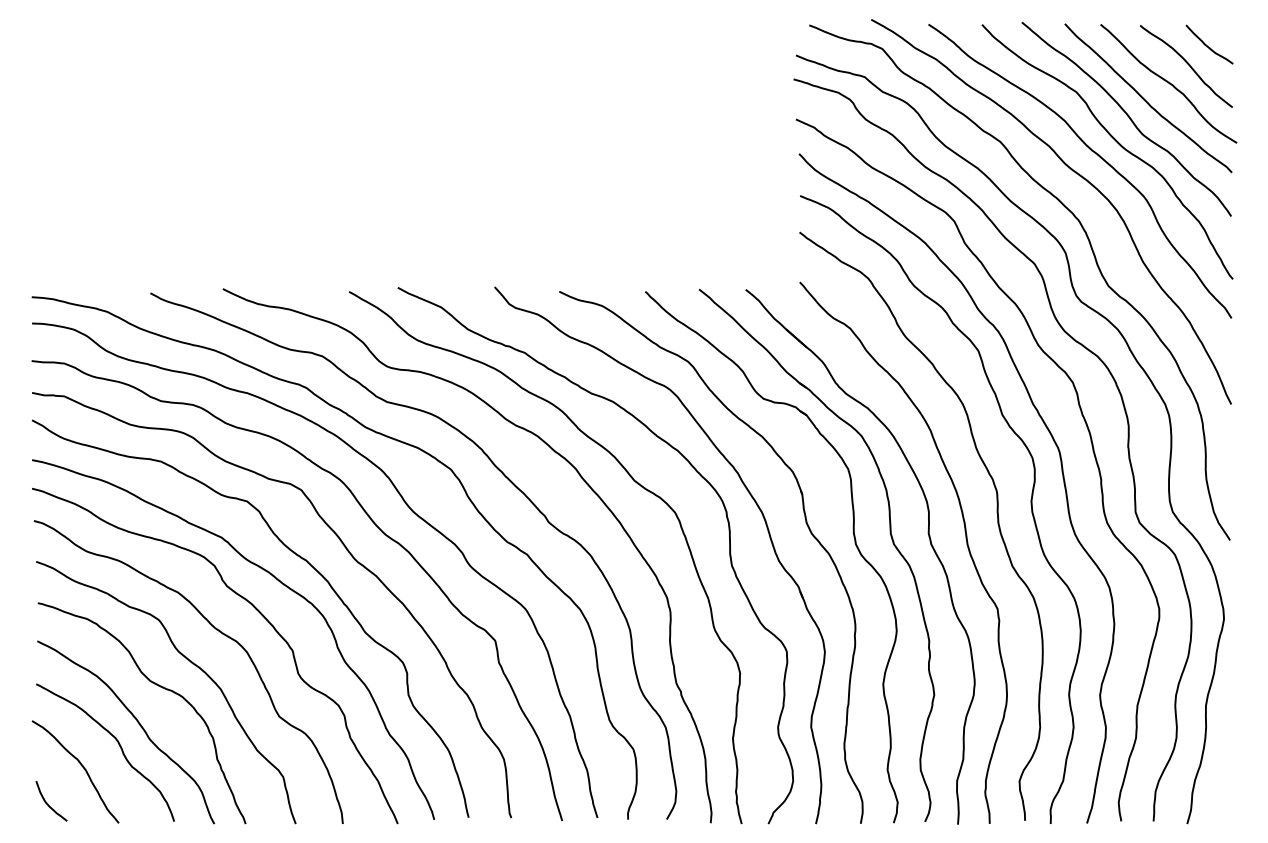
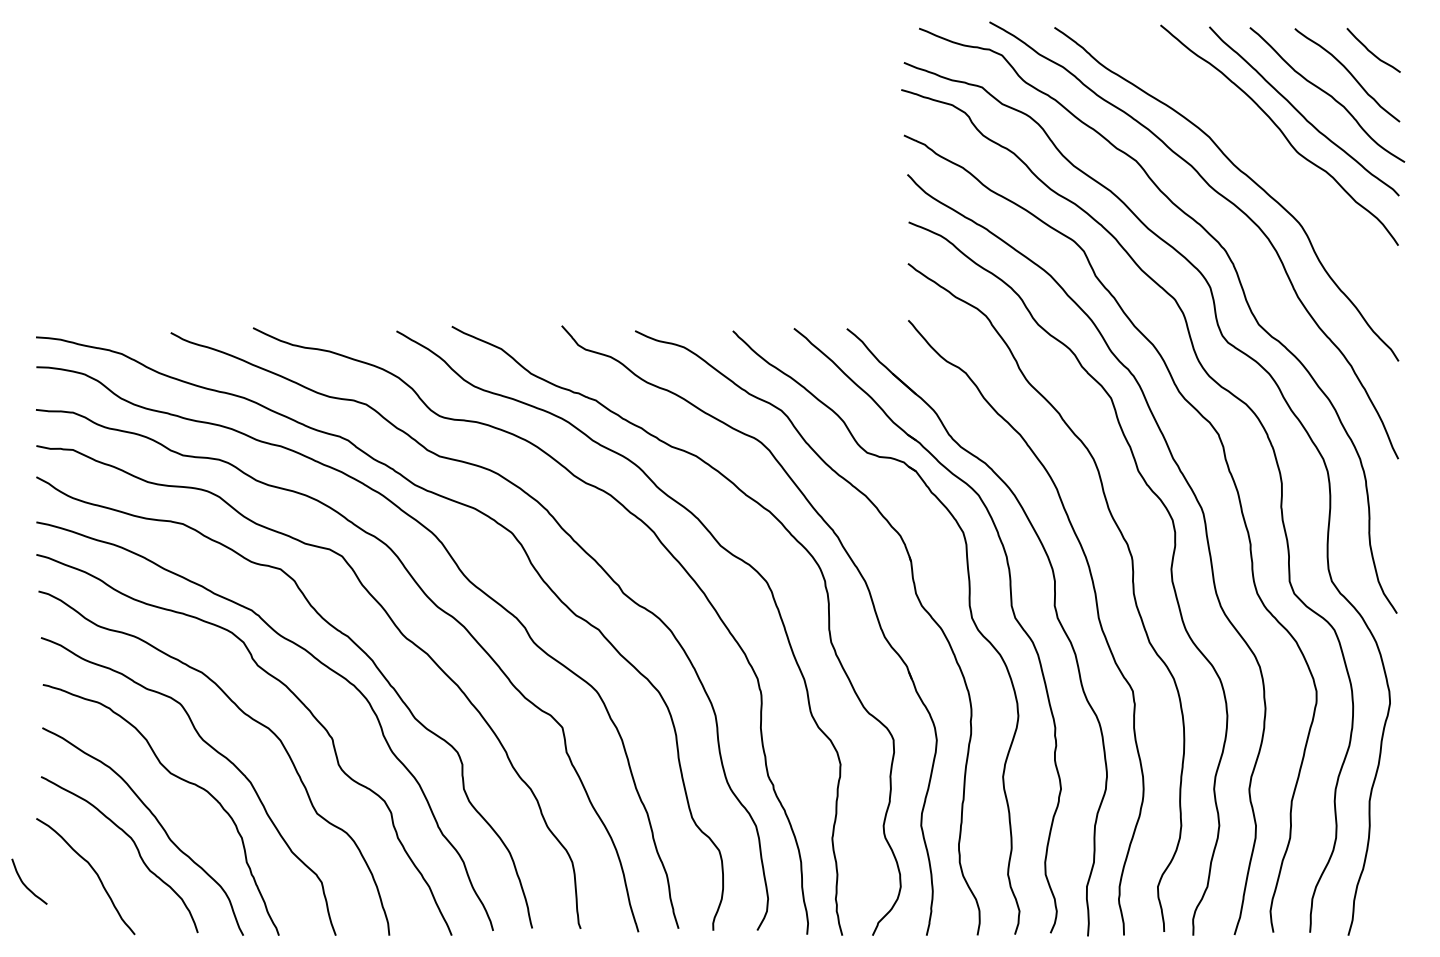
curve: (1116, 142) -> (1267, 161), removed
curve: (48, 803) -> (25, 884), moved

